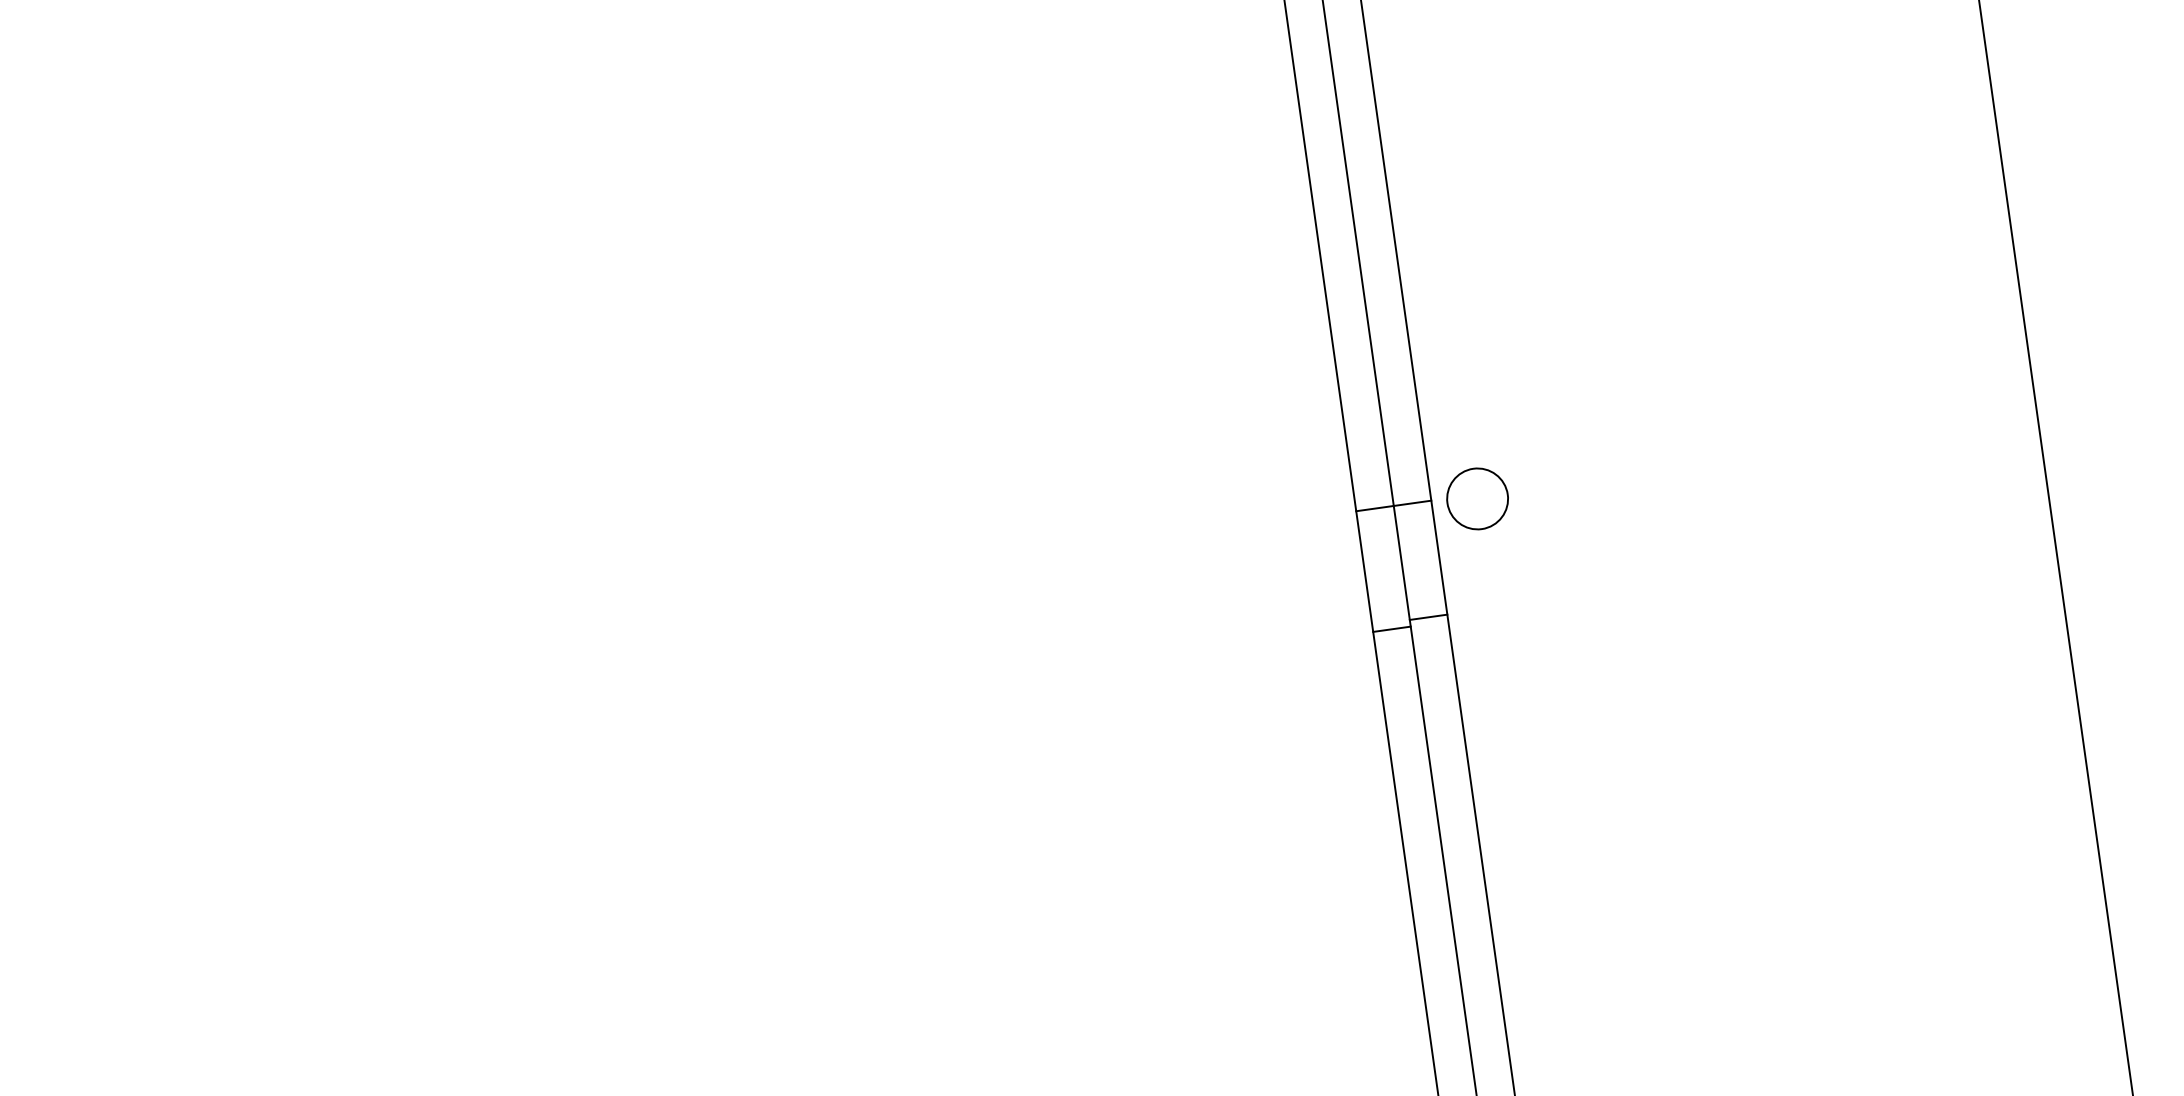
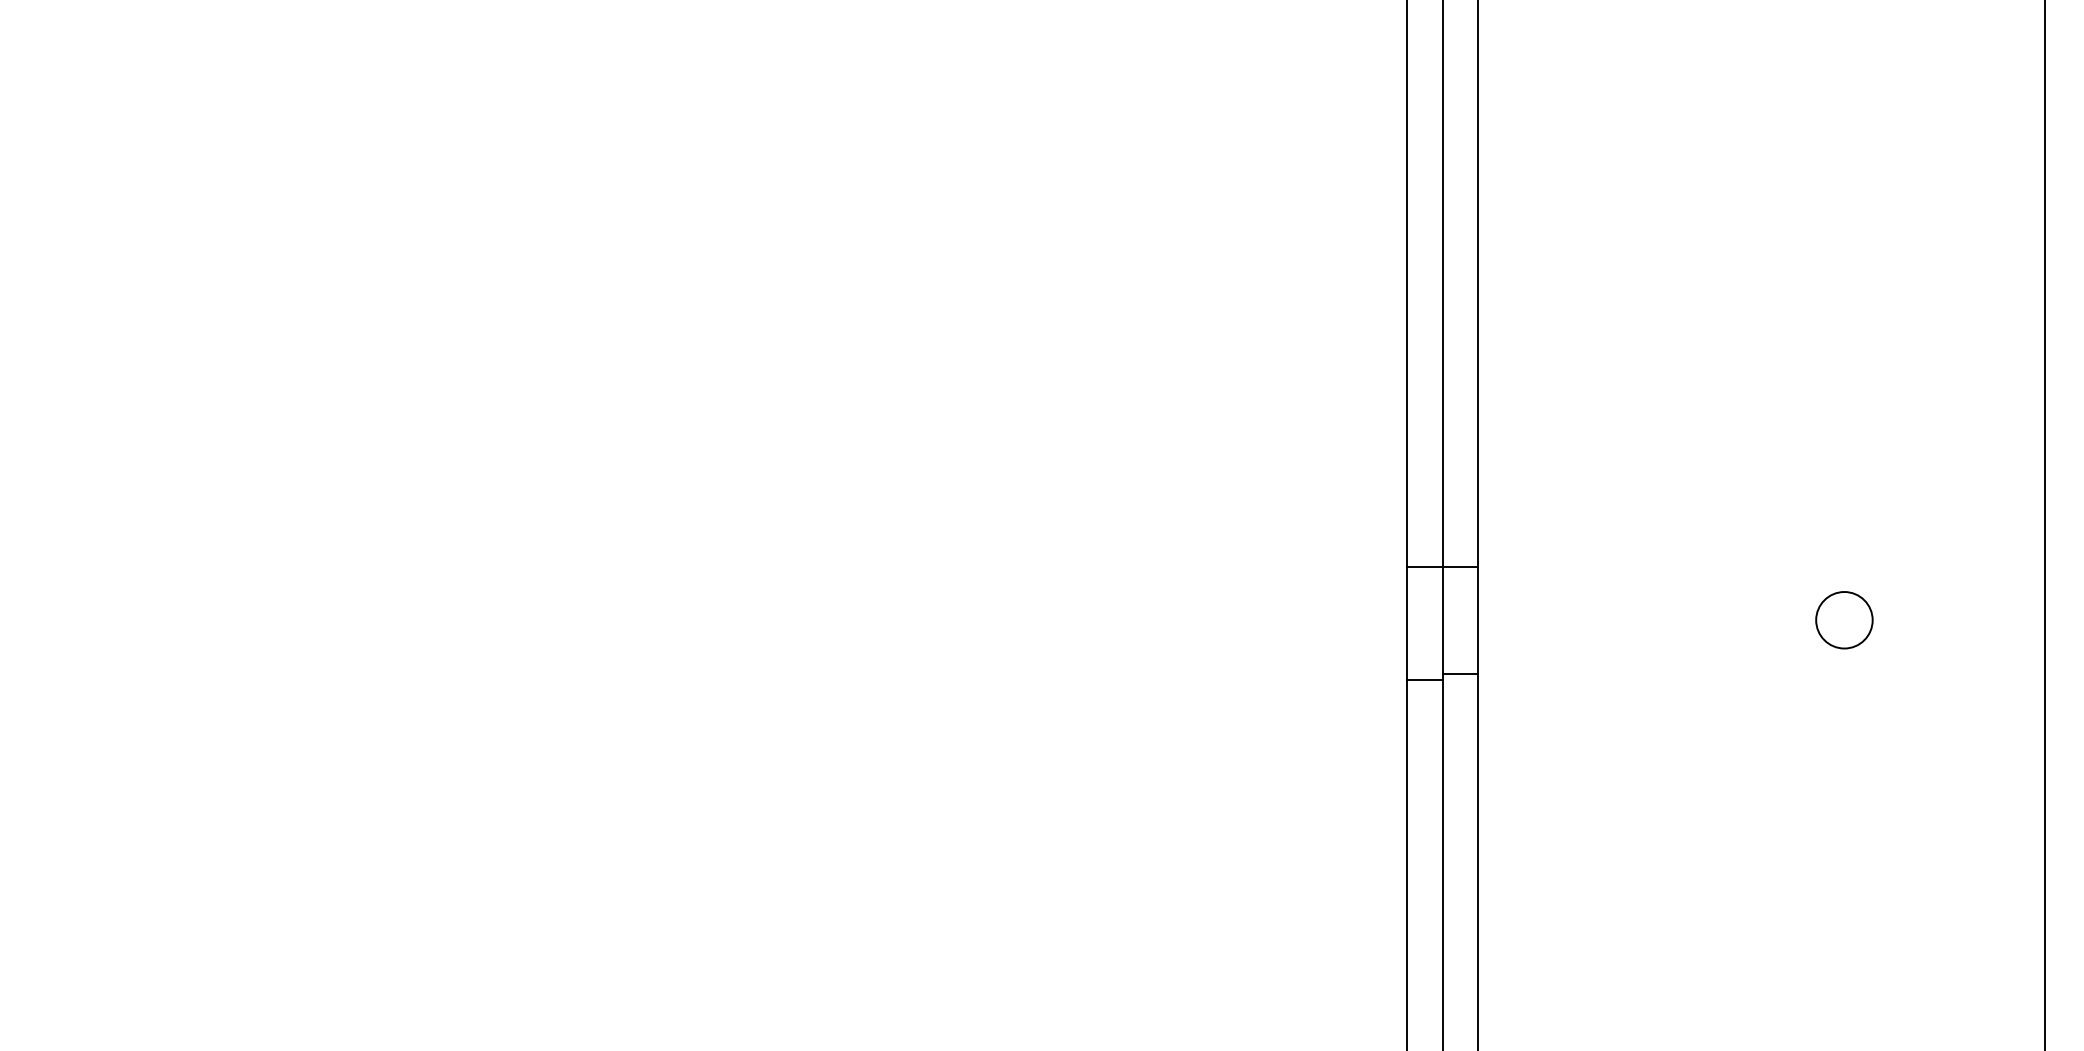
circle: (1477, 499) -> (1844, 620), moved

